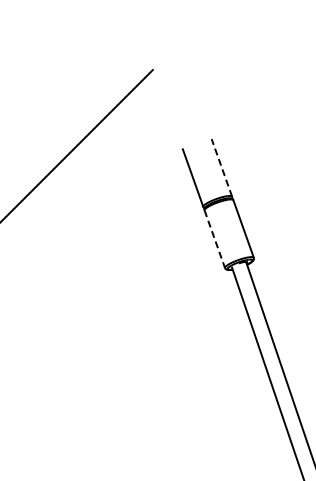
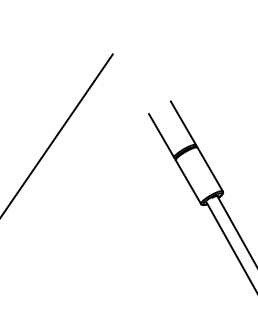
line: (221, 167) -> (183, 123), dashed -> solid
line: (214, 239) -> (188, 182), dashed -> solid

